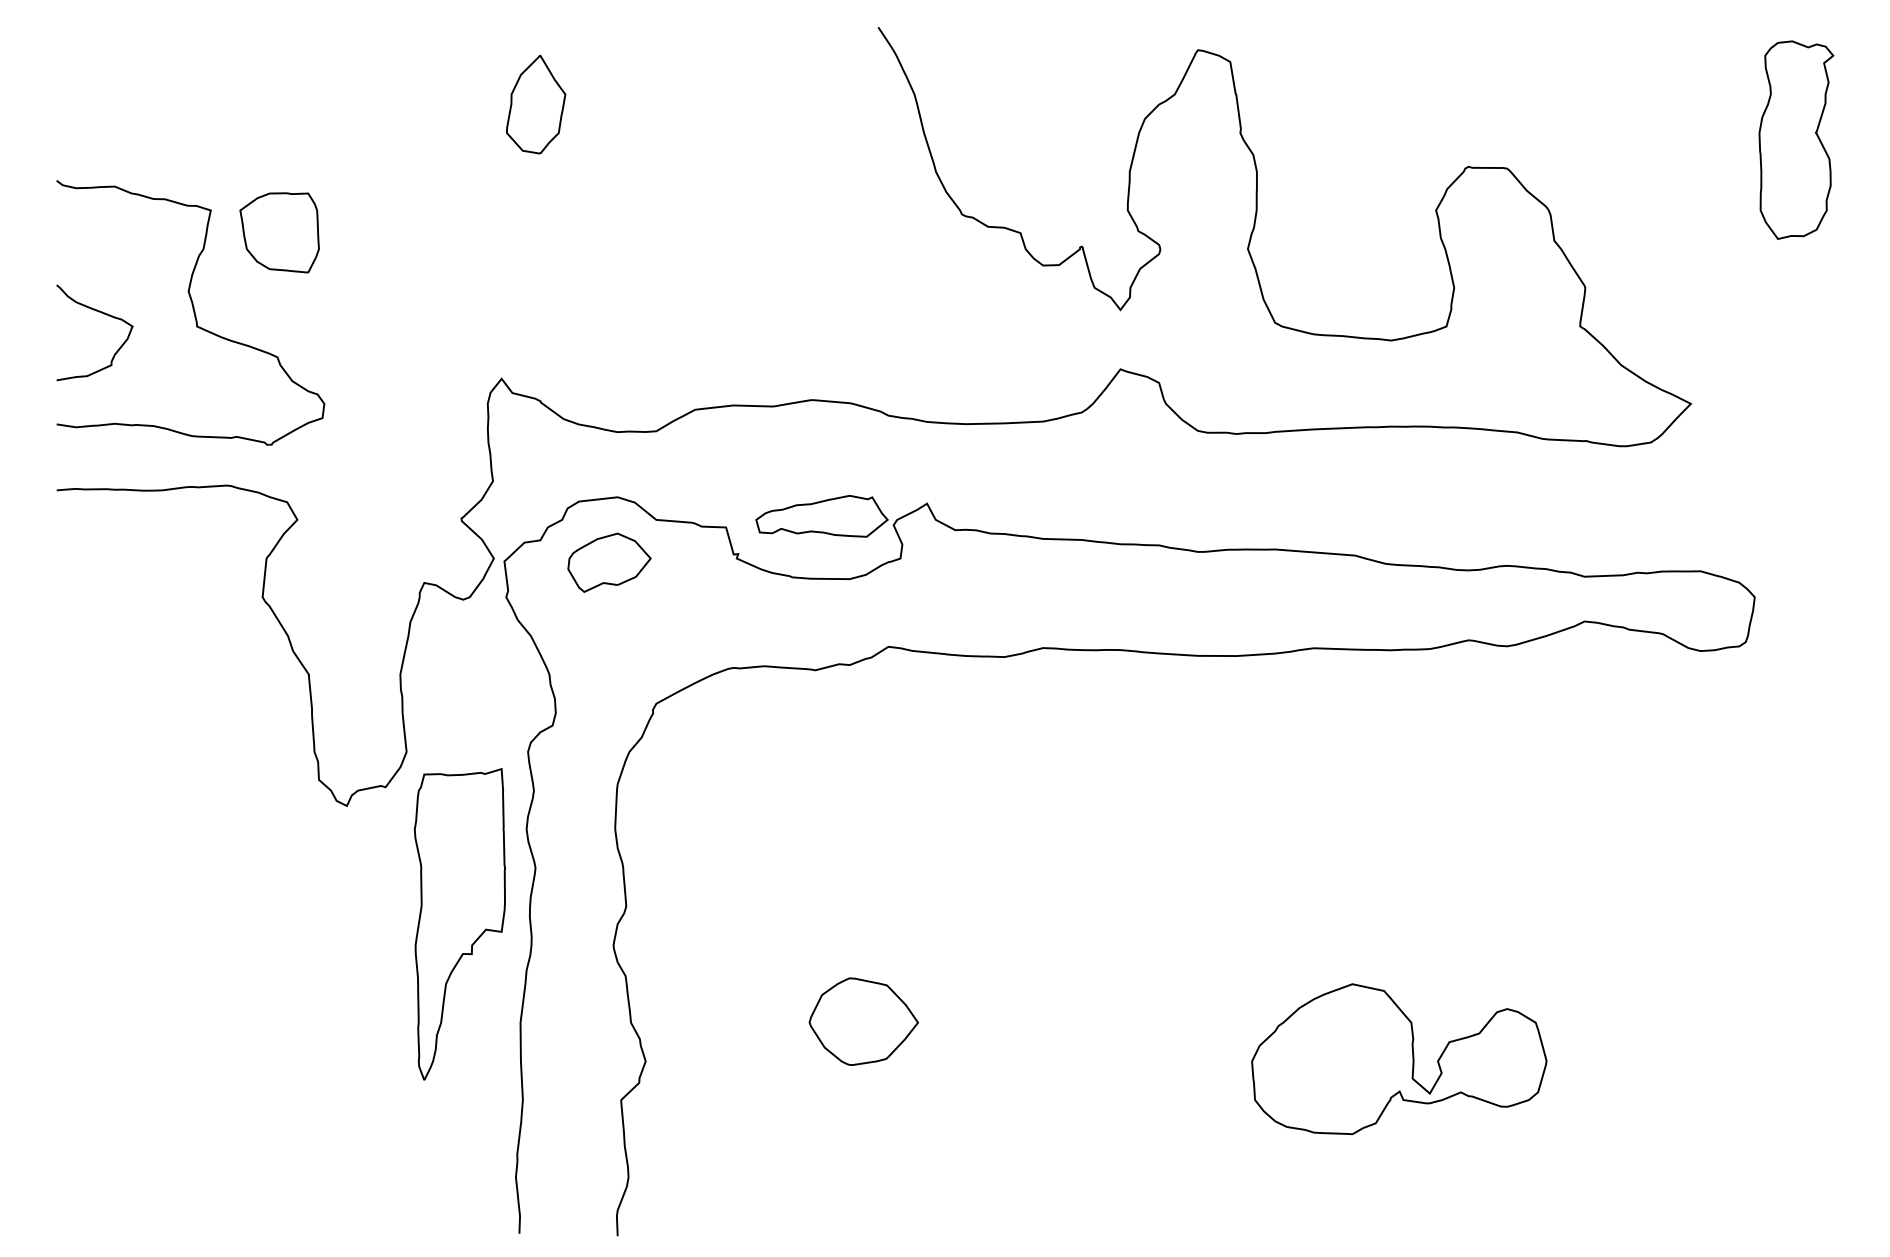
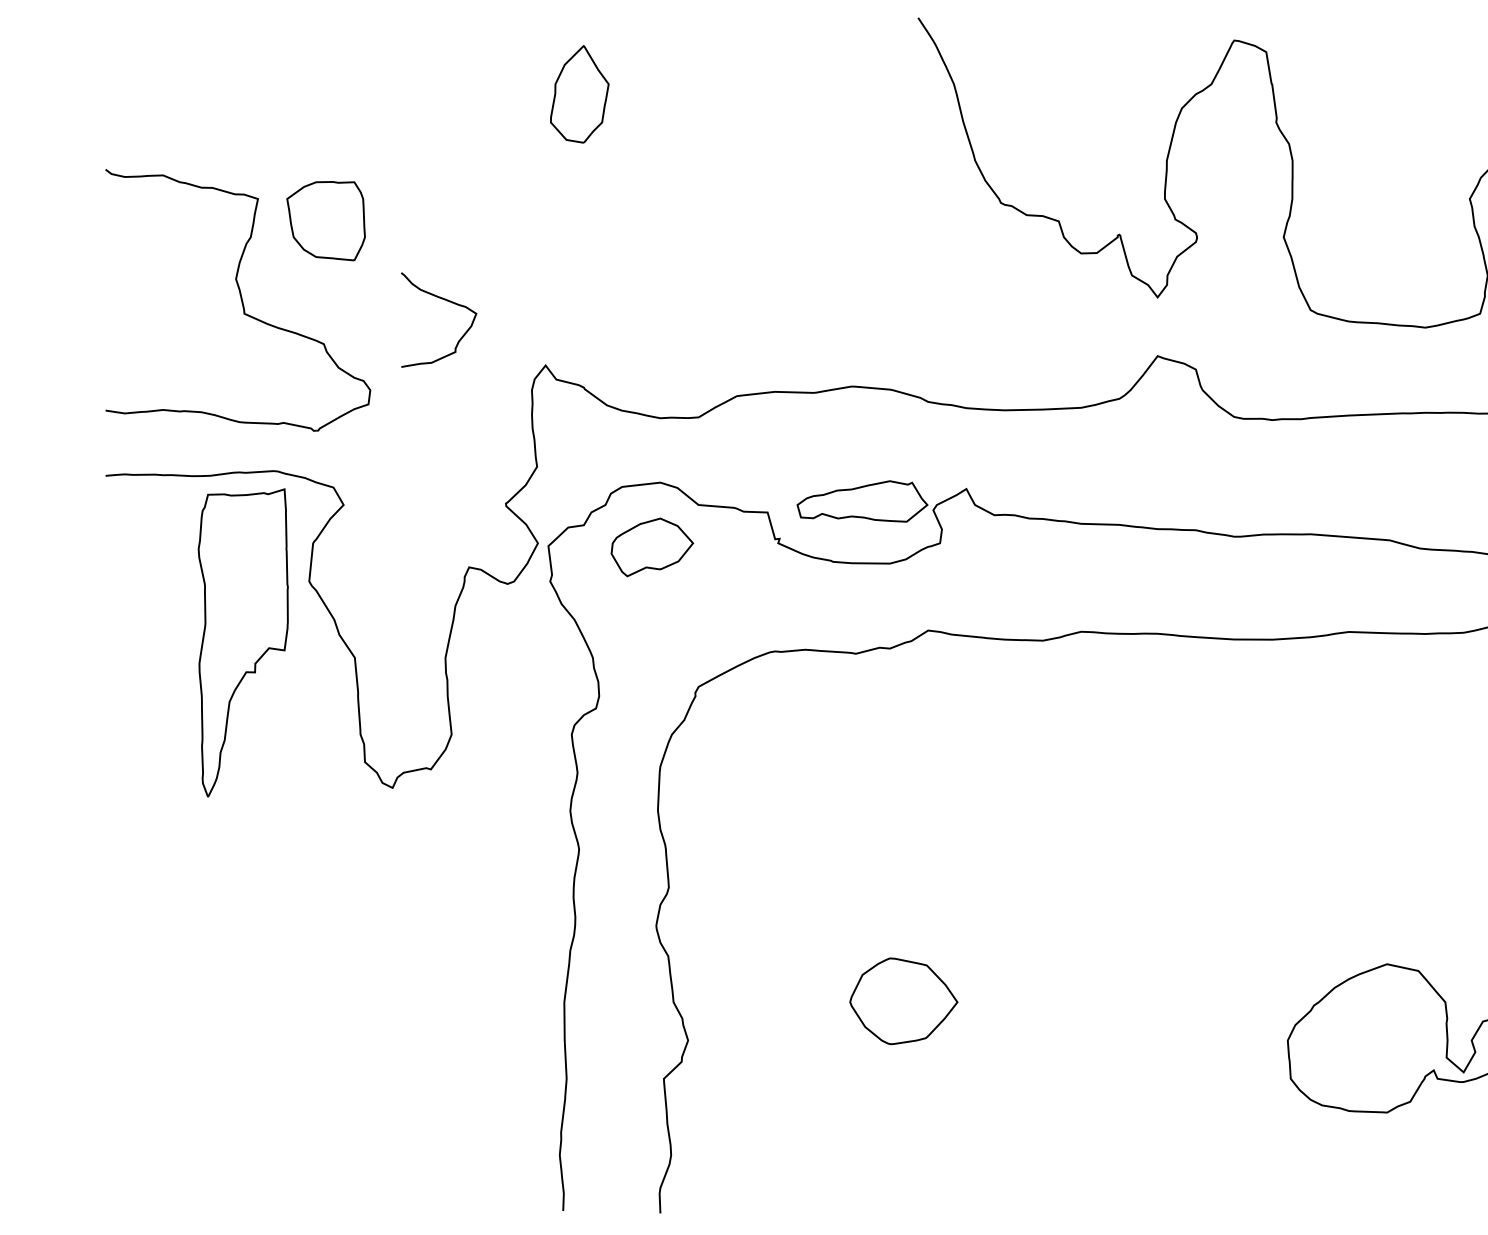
curve: (103, 314) -> (447, 301), moved
part: (459, 924) -> (242, 643), moved

